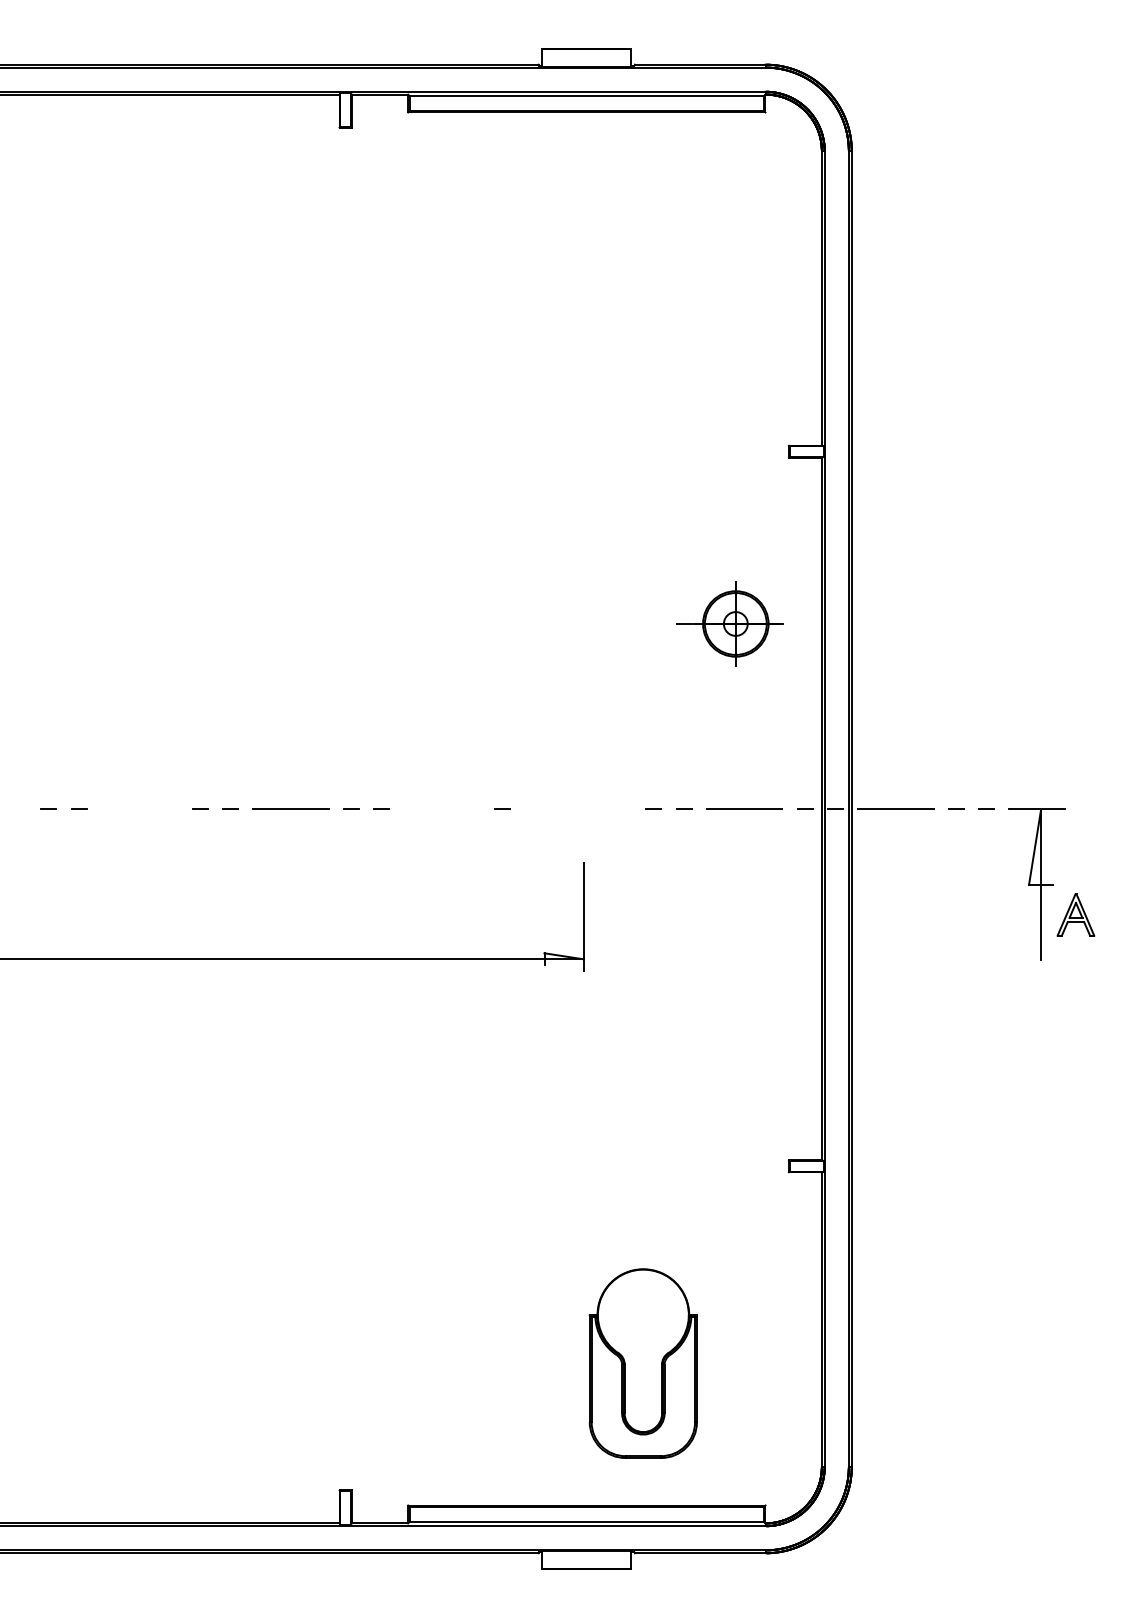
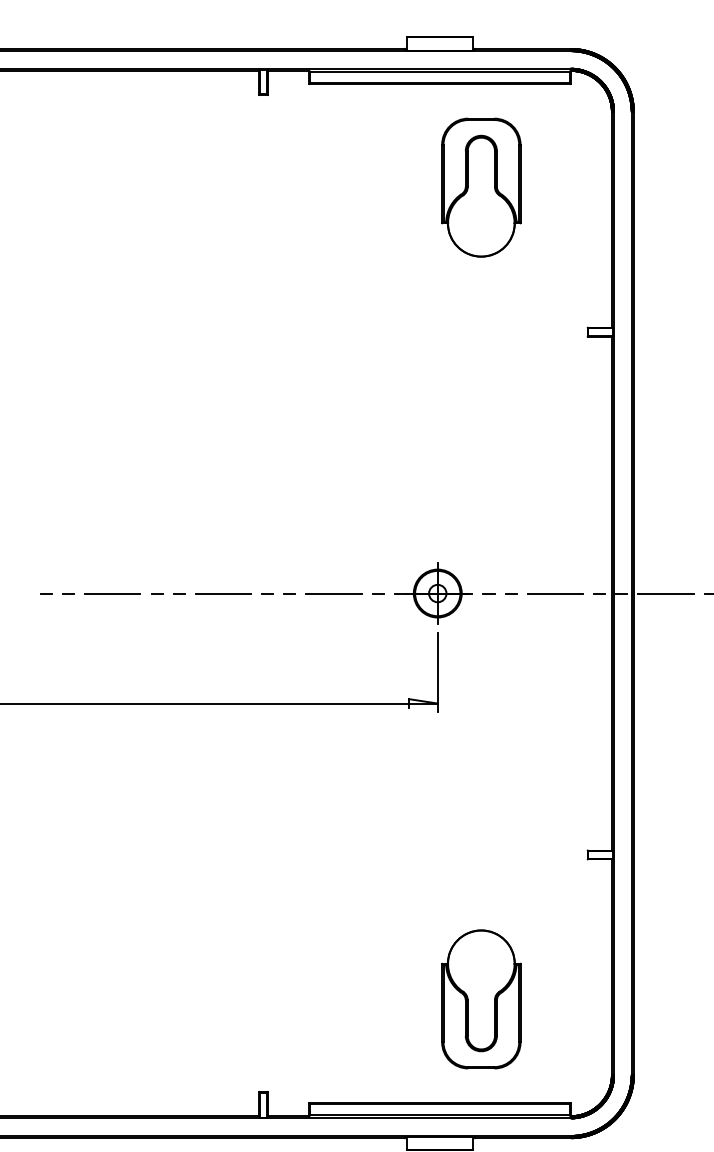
part: (642, 254) -> (480, 187), added
part: (729, 623) -> (433, 593), moved
line: (441, 808) -> (333, 593), added
line: (139, 809) -> (112, 593), added

